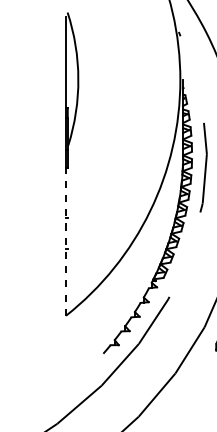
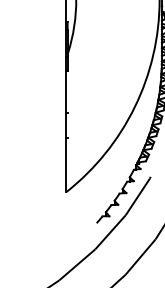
line: (65, 241) -> (65, 131), dashed -> solid

